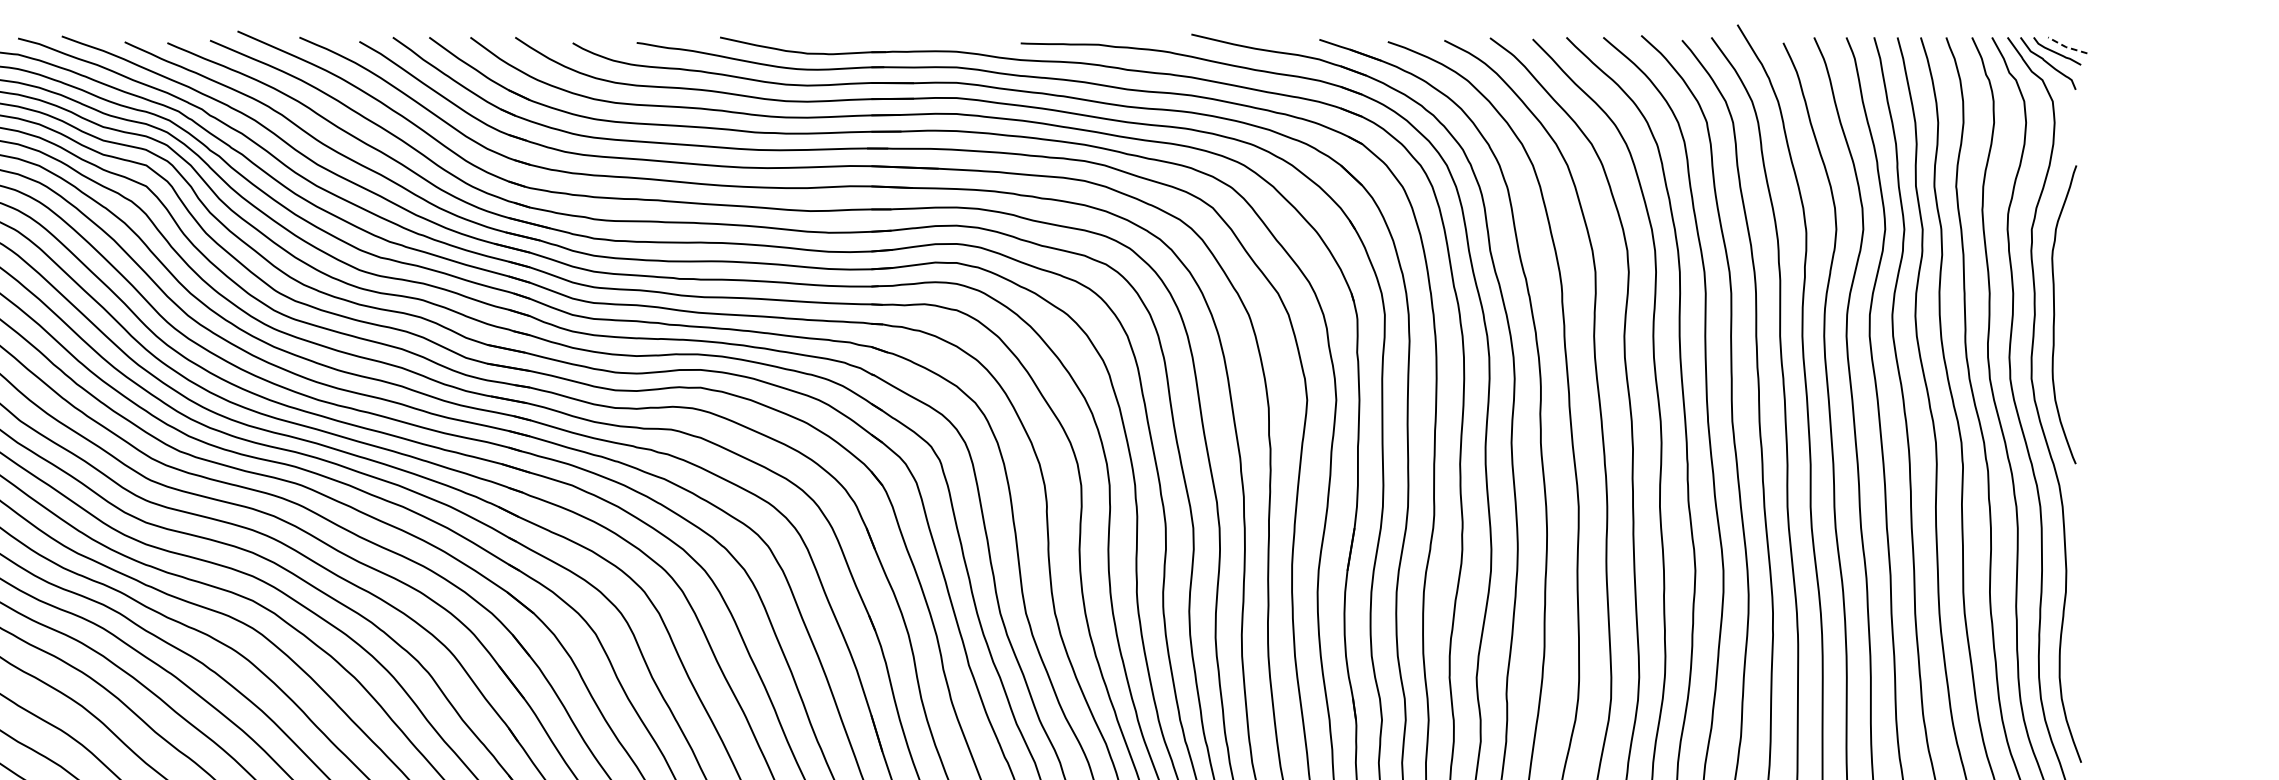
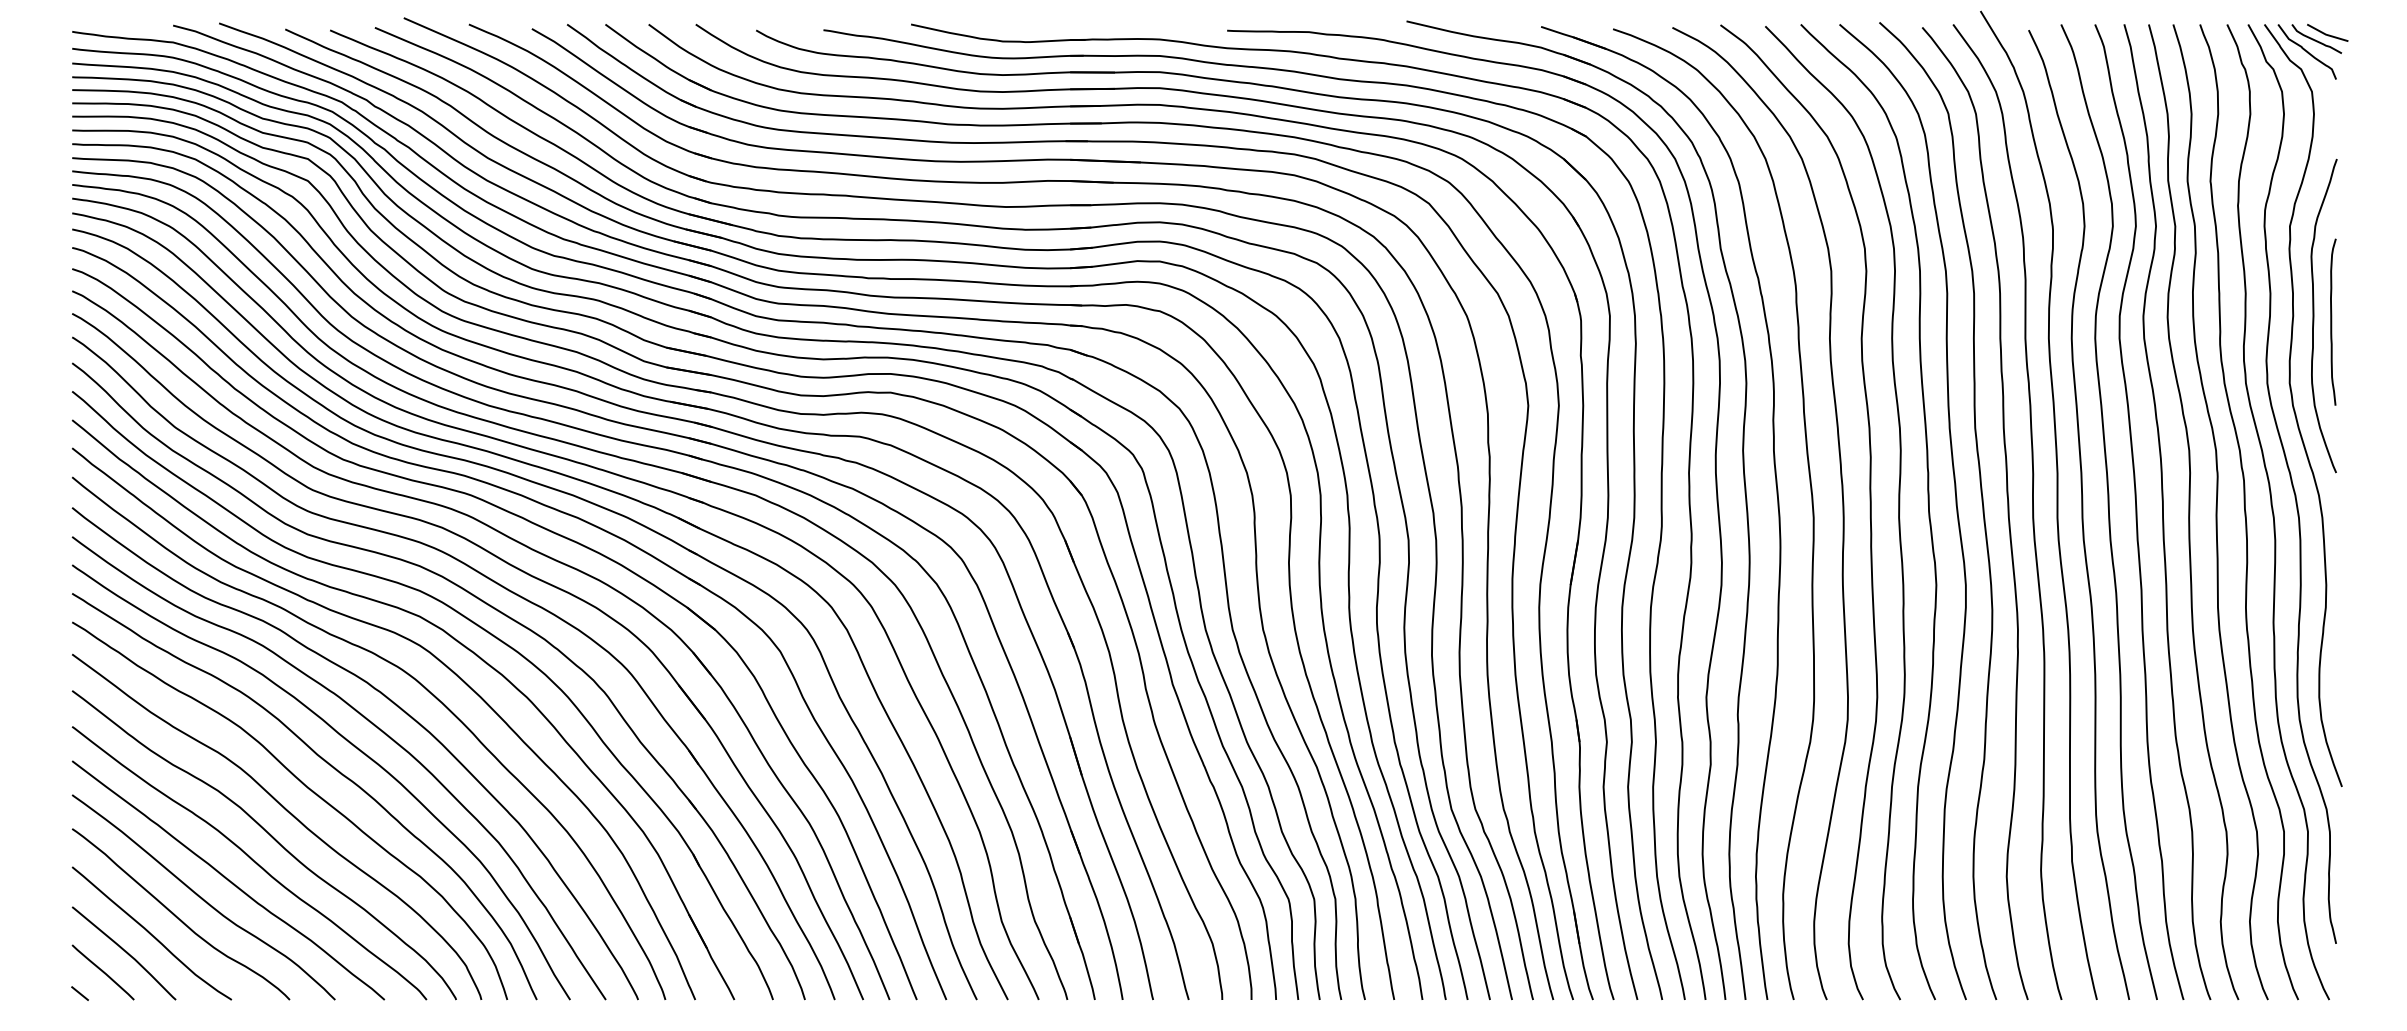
line: (2065, 46) -> (2325, 34), dashed -> solid
curve: (2072, 320) -> (2332, 321), added

